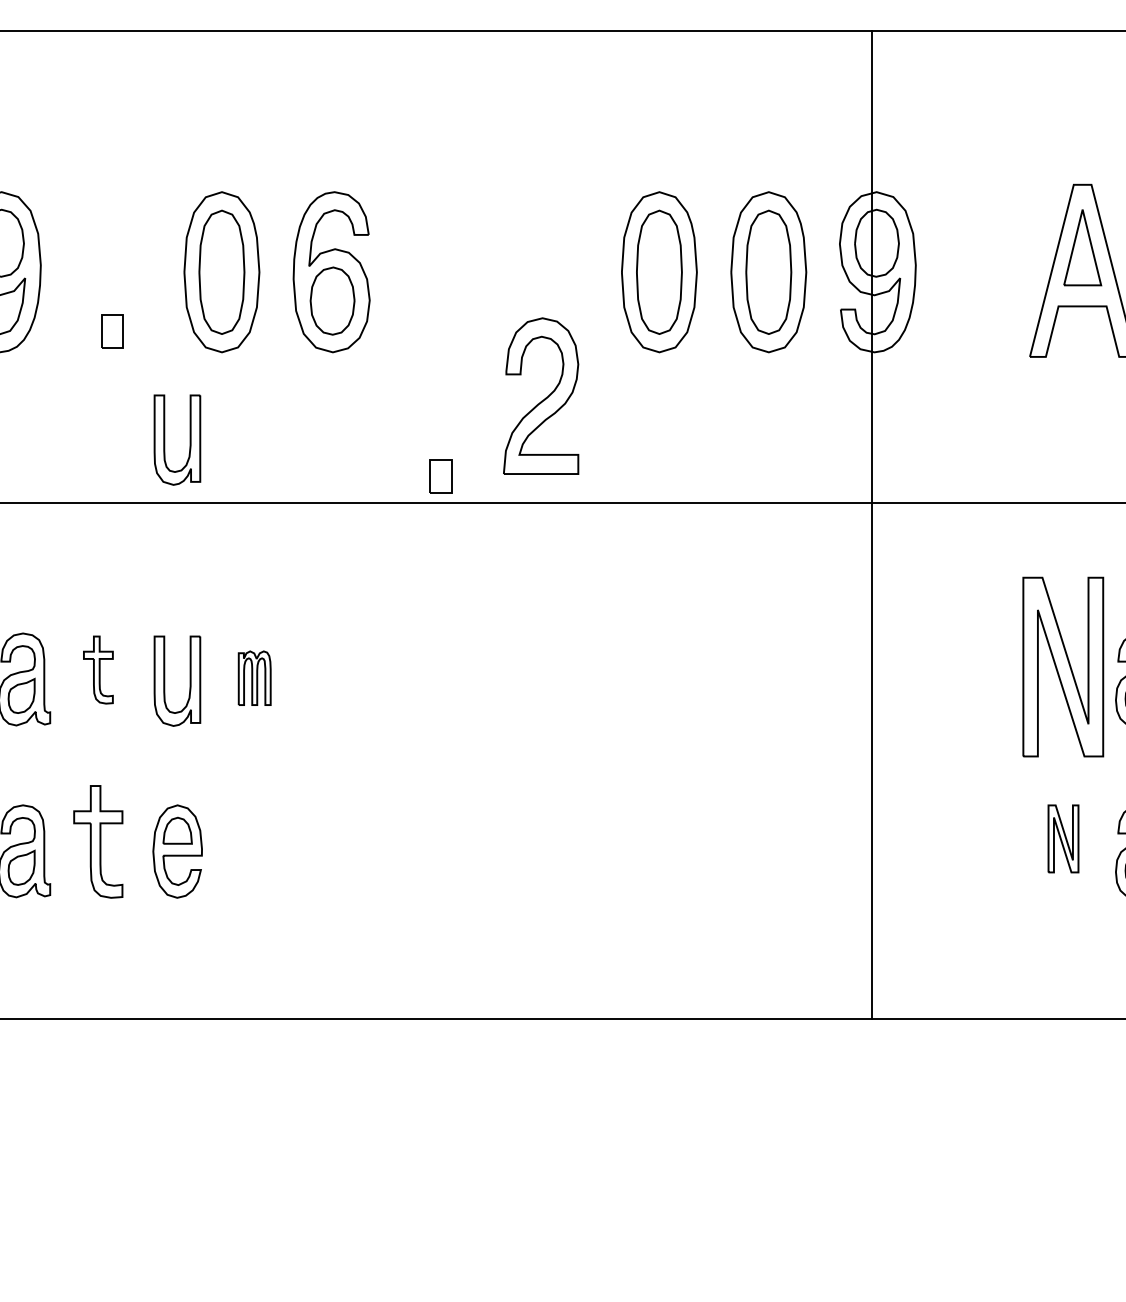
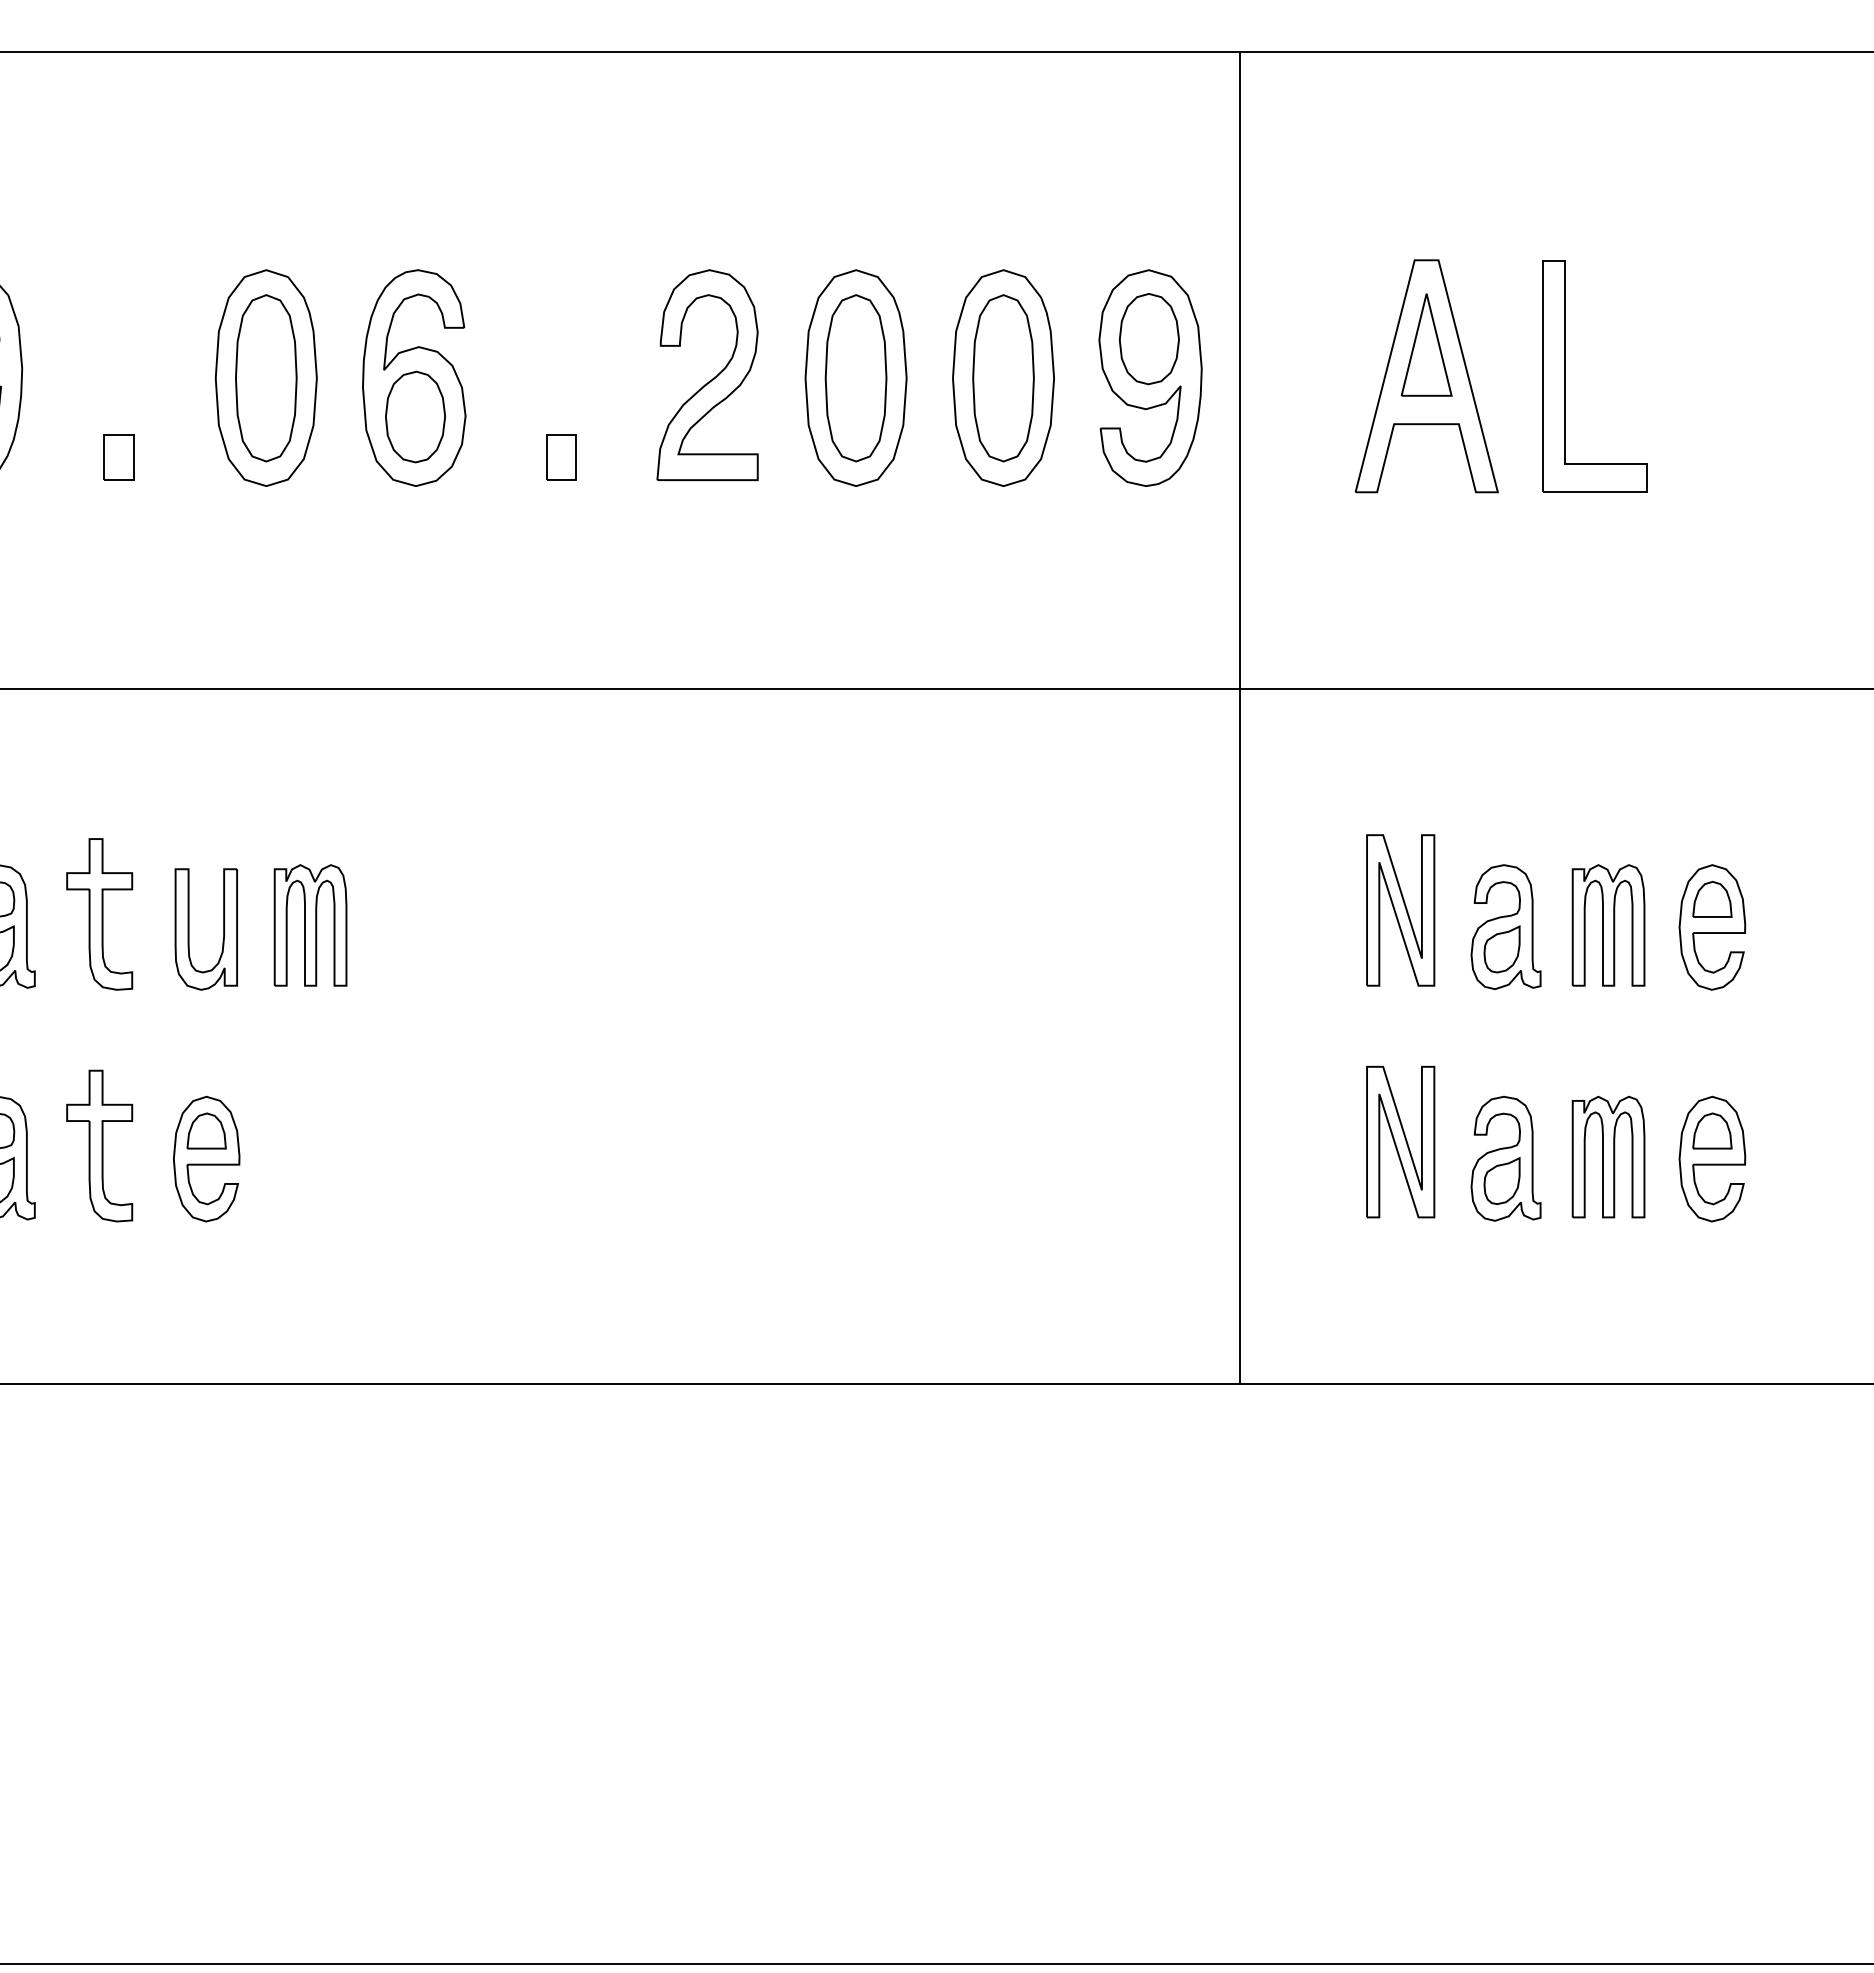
part: (542, 400) -> (709, 380), moved
part: (164, 440) -> (189, 604), removed
part: (440, 476) -> (561, 457), moved
line: (871, 524) -> (1240, 718), moved
part: (1063, 667) -> (1400, 910), size x0.62
part: (98, 670) -> (99, 914), size x1.67
part: (254, 678) -> (310, 925), size x1.67
part: (1063, 838) -> (1400, 1141), size x1.67

